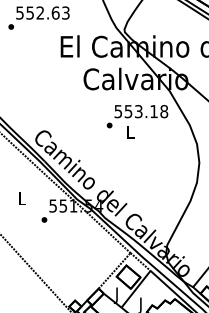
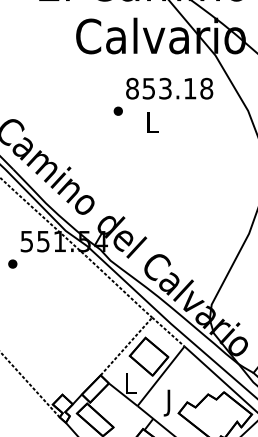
text: (118, 111) -> (132, 88), 553.18 -> 853.18
text: (116, 295) -> (129, 386), J -> L

